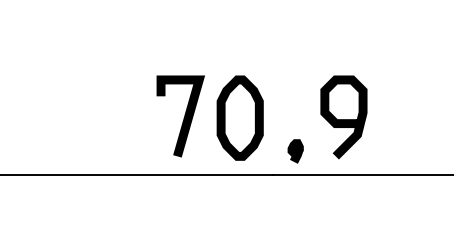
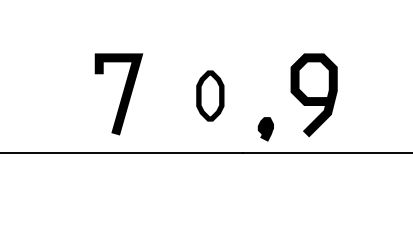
part: (239, 117) -> (209, 95), size x0.6
line: (183, 118) -> (121, 96), moved

